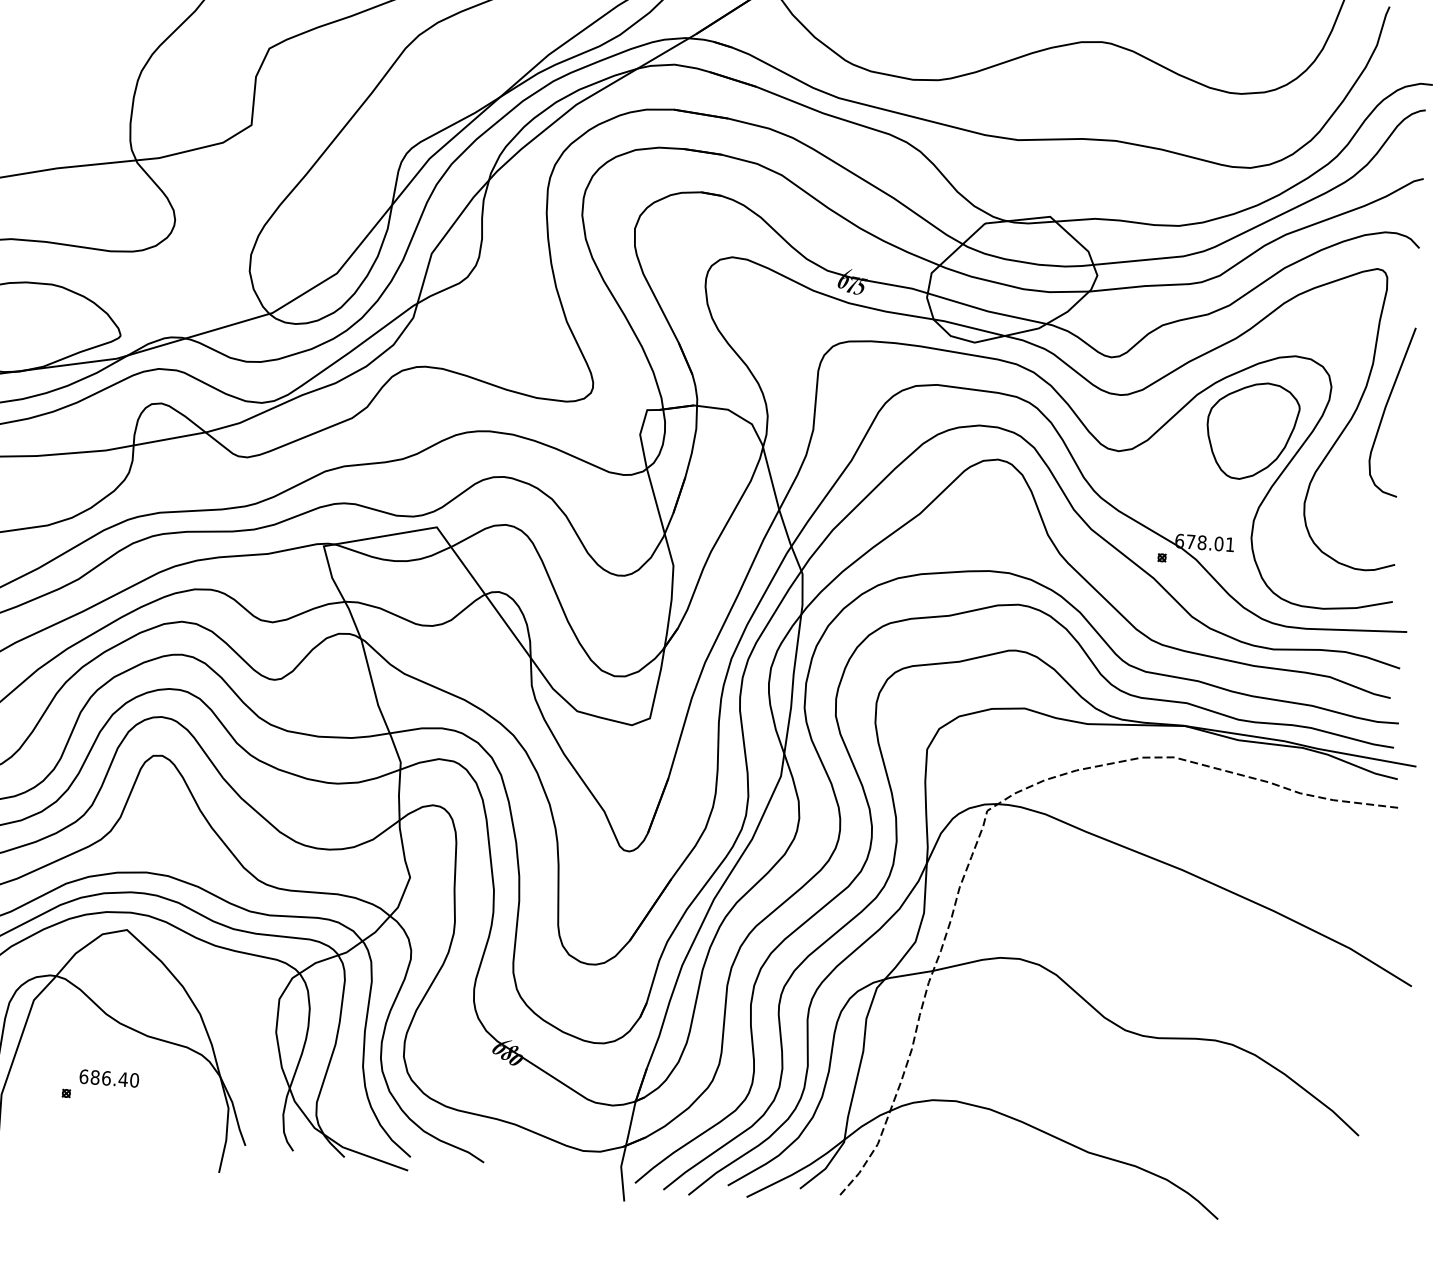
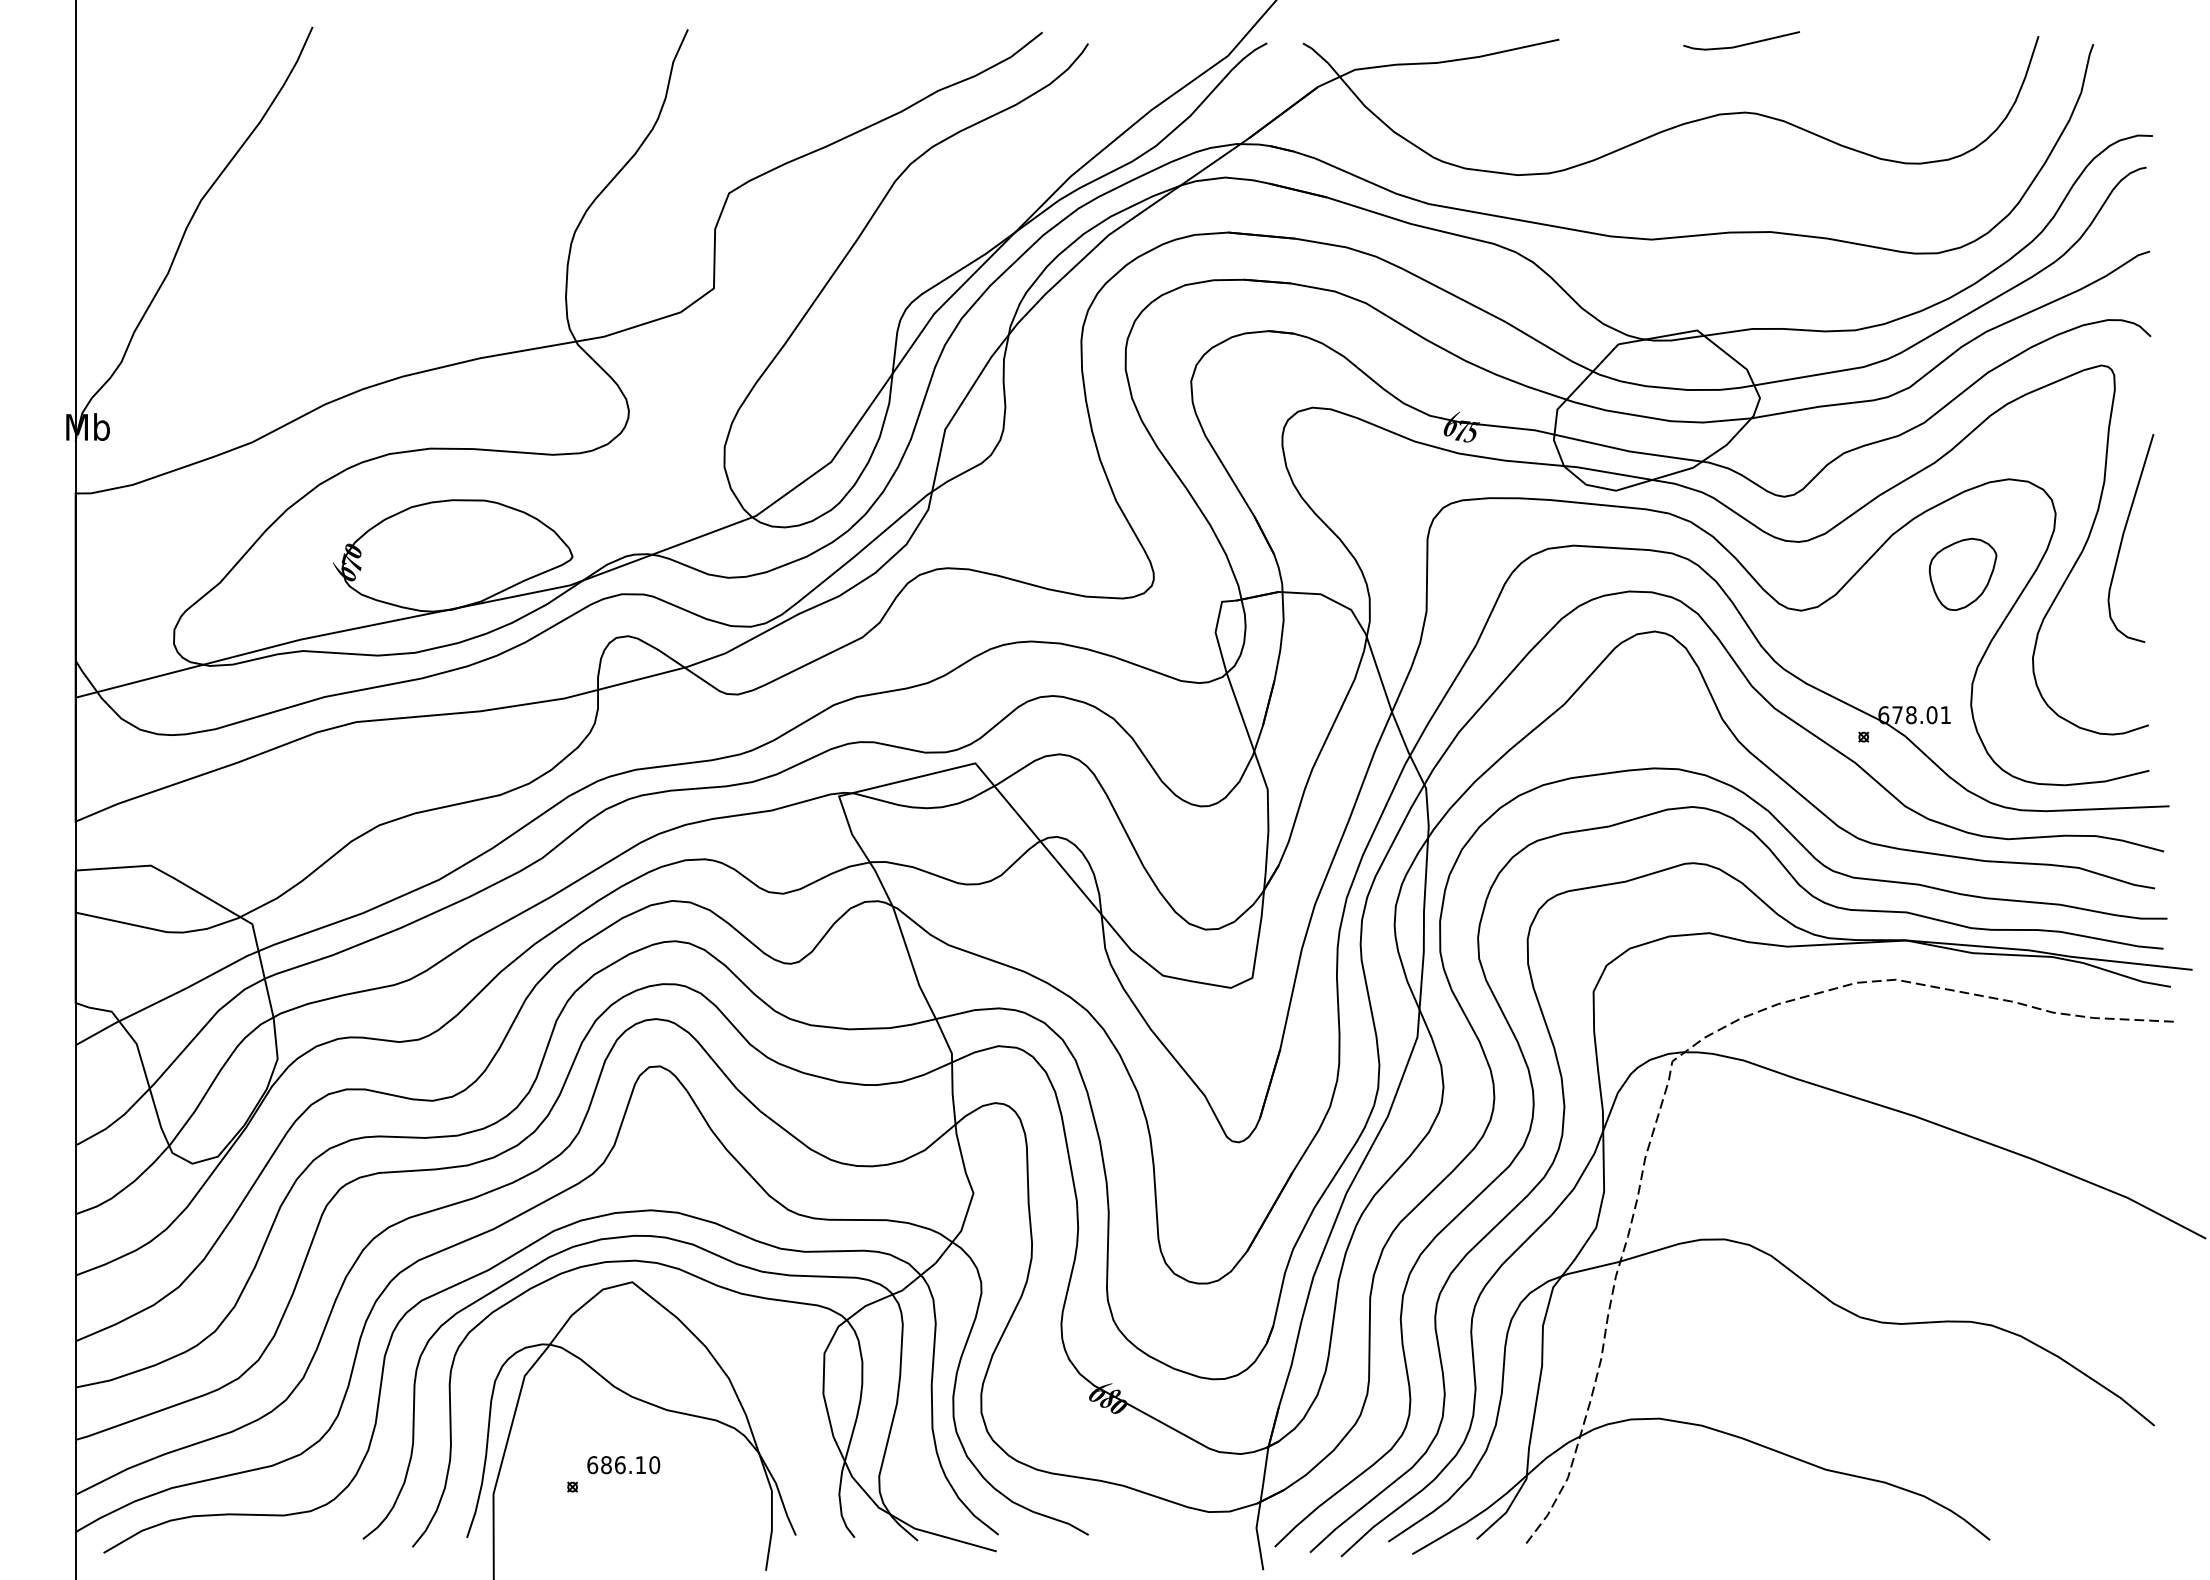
part: (1252, 431) -> (1962, 574), size x0.6
text: (123, 1079) -> (640, 1464), 686.40 -> 686.10

